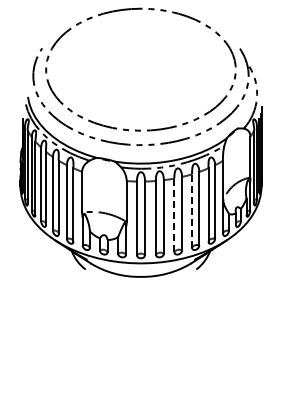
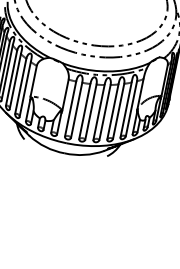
line: (192, 211) -> (113, 112), dashed -> solid
line: (174, 215) -> (99, 112), dashed -> solid

